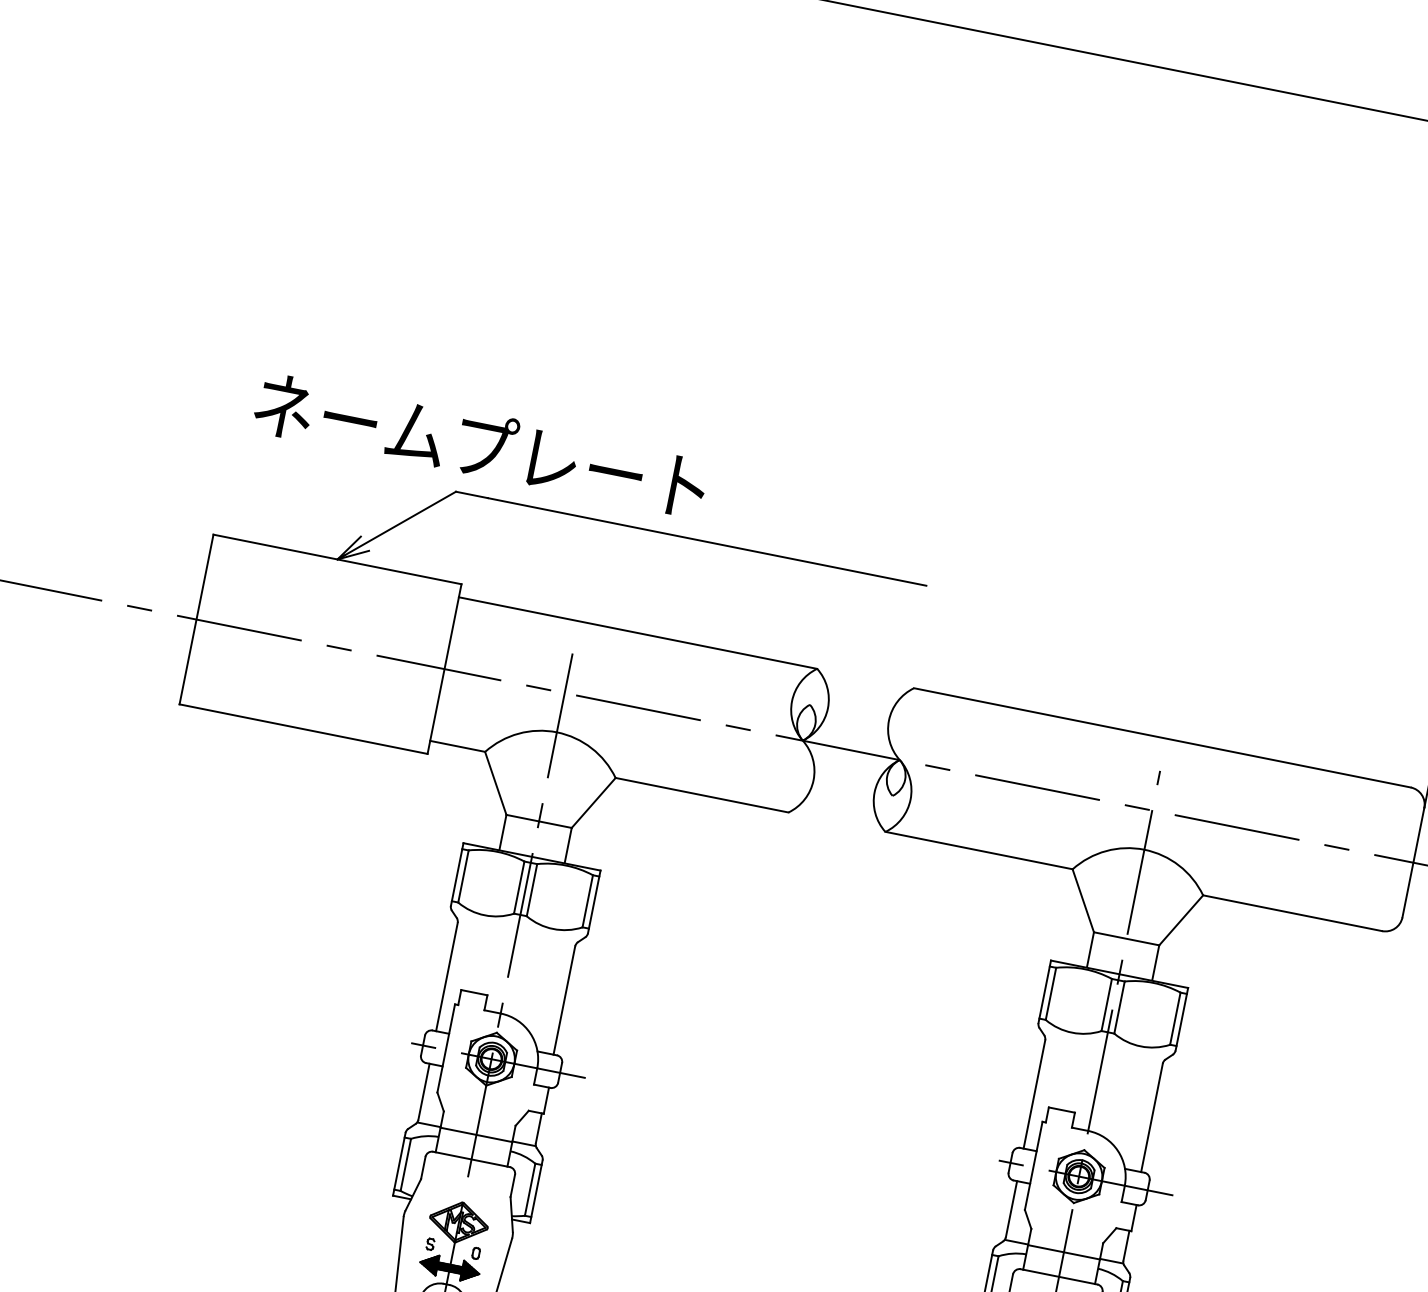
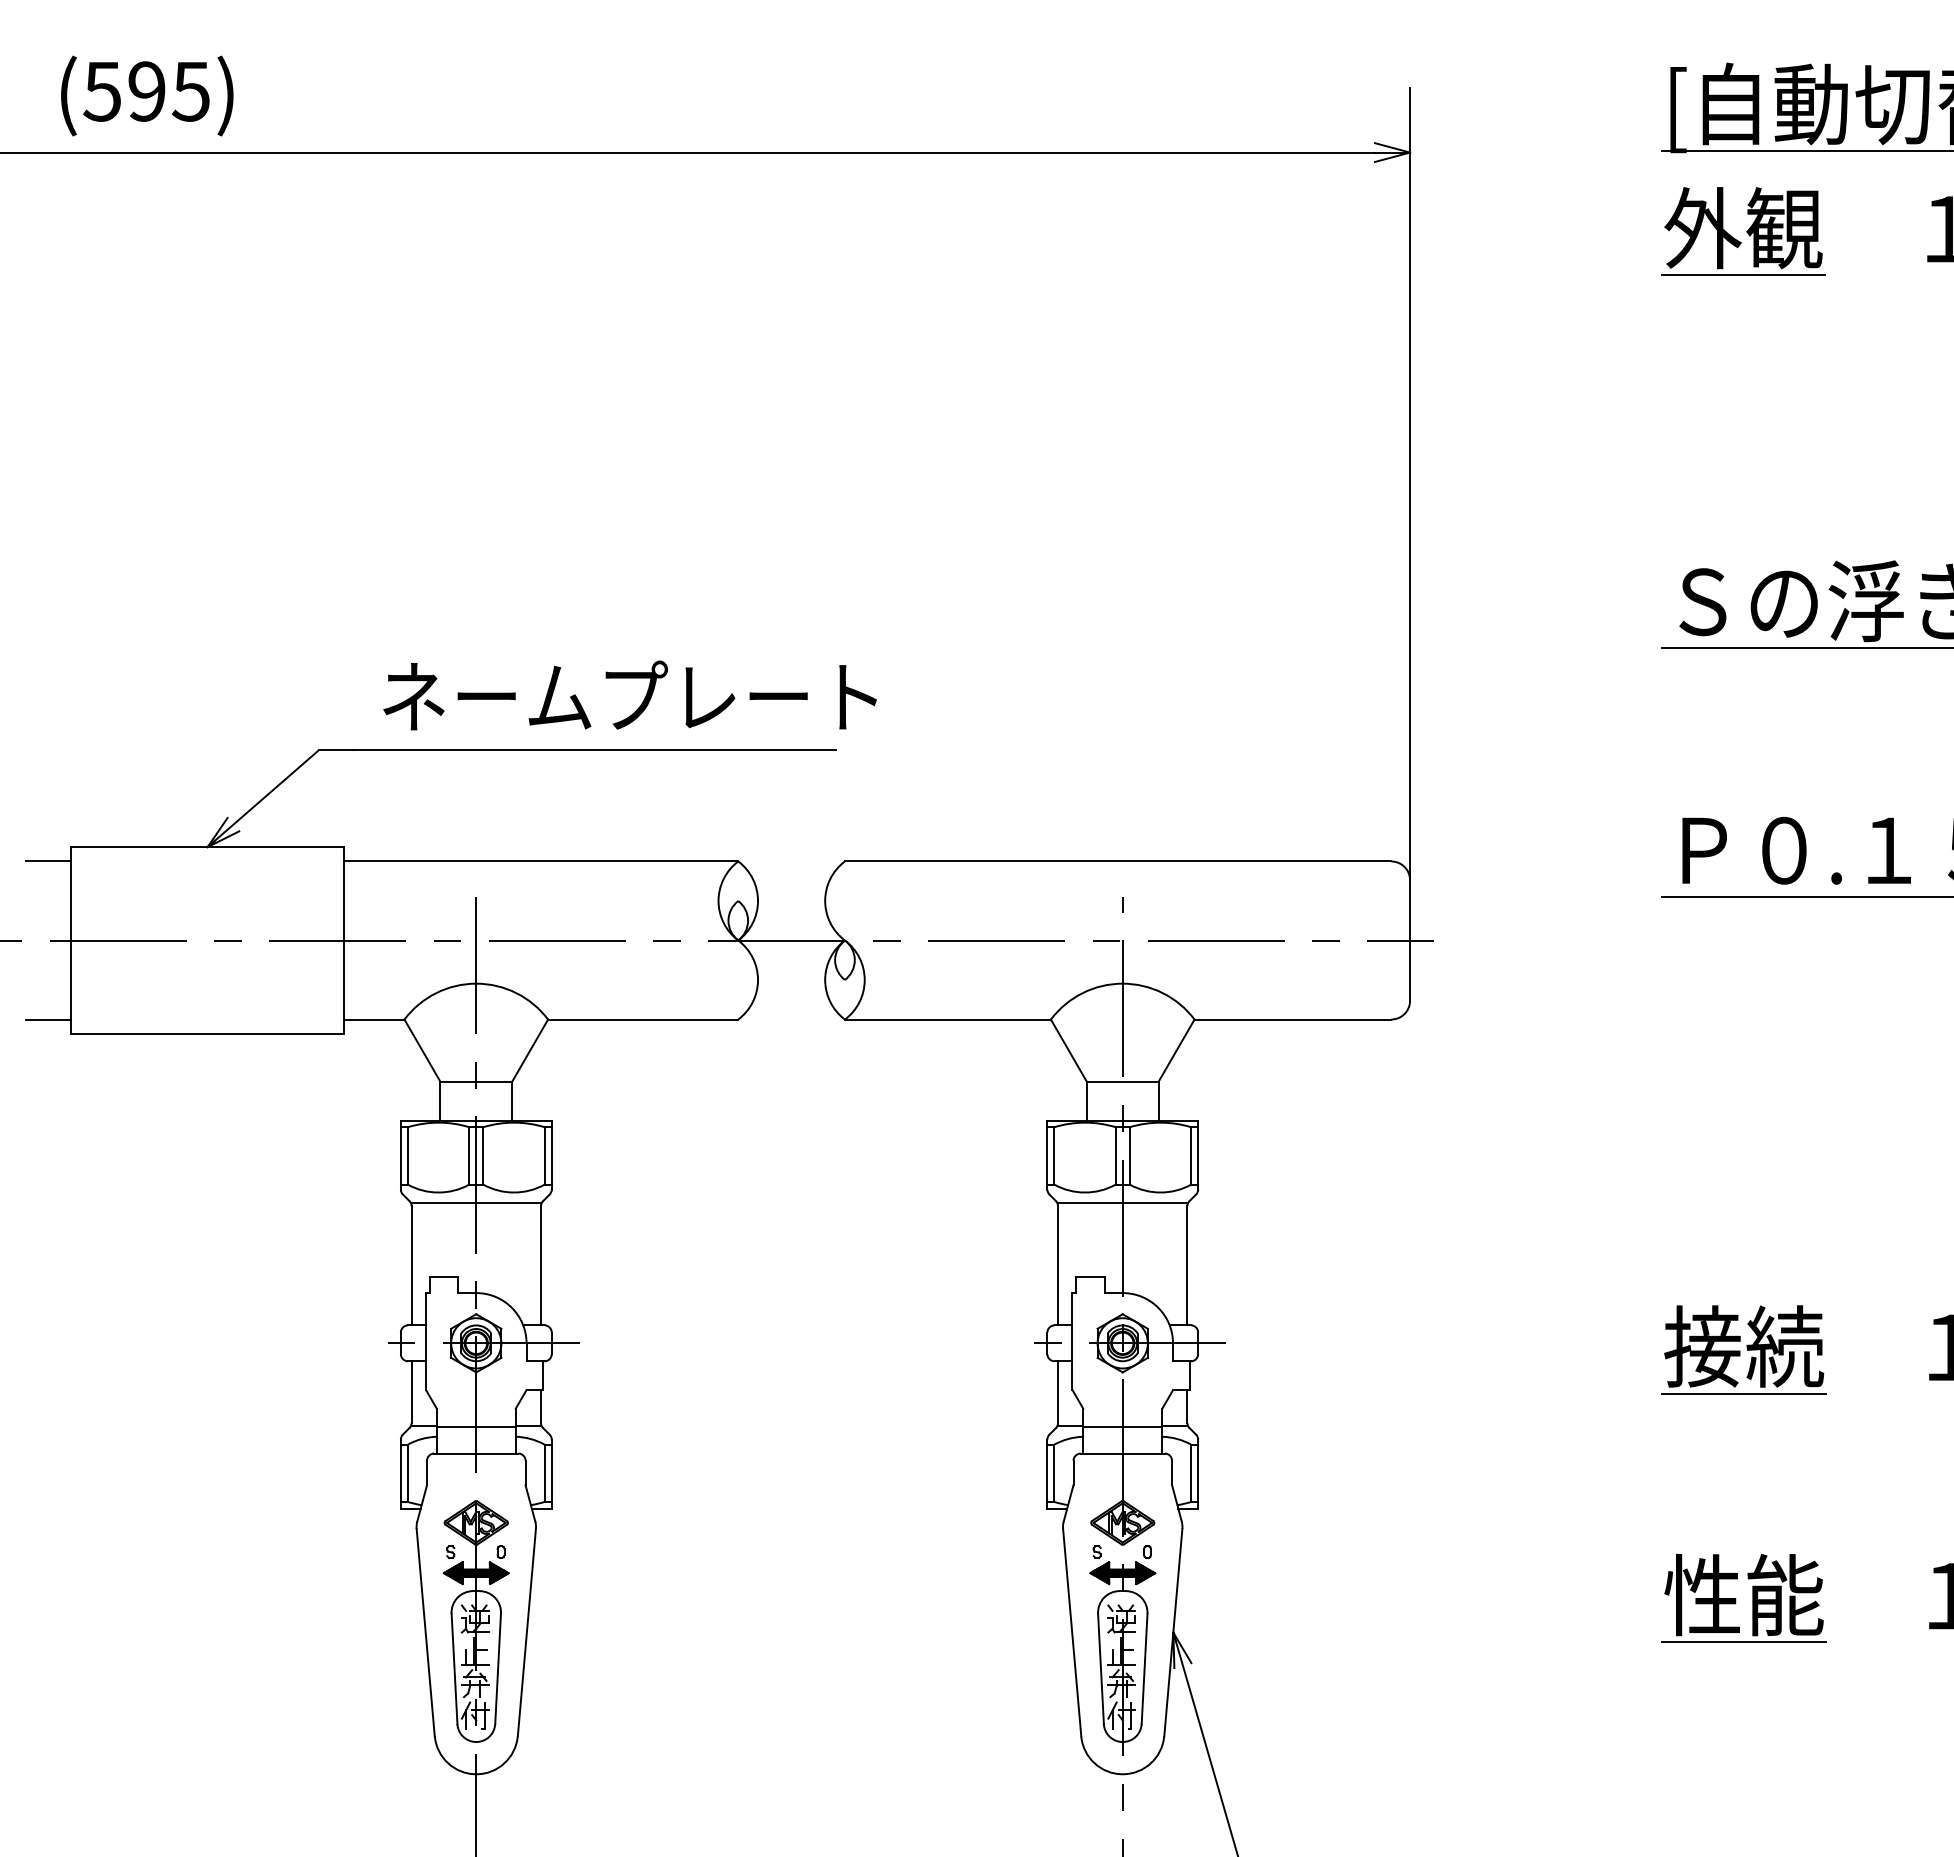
text: (480, 444) -> (629, 695), moved
line: (190, 543) -> (48, 861), added
line: (161, 687) -> (48, 1019), added
line: (516, 931) -> (475, 1203), added
line: (1104, 1049) -> (1122, 1203), added

